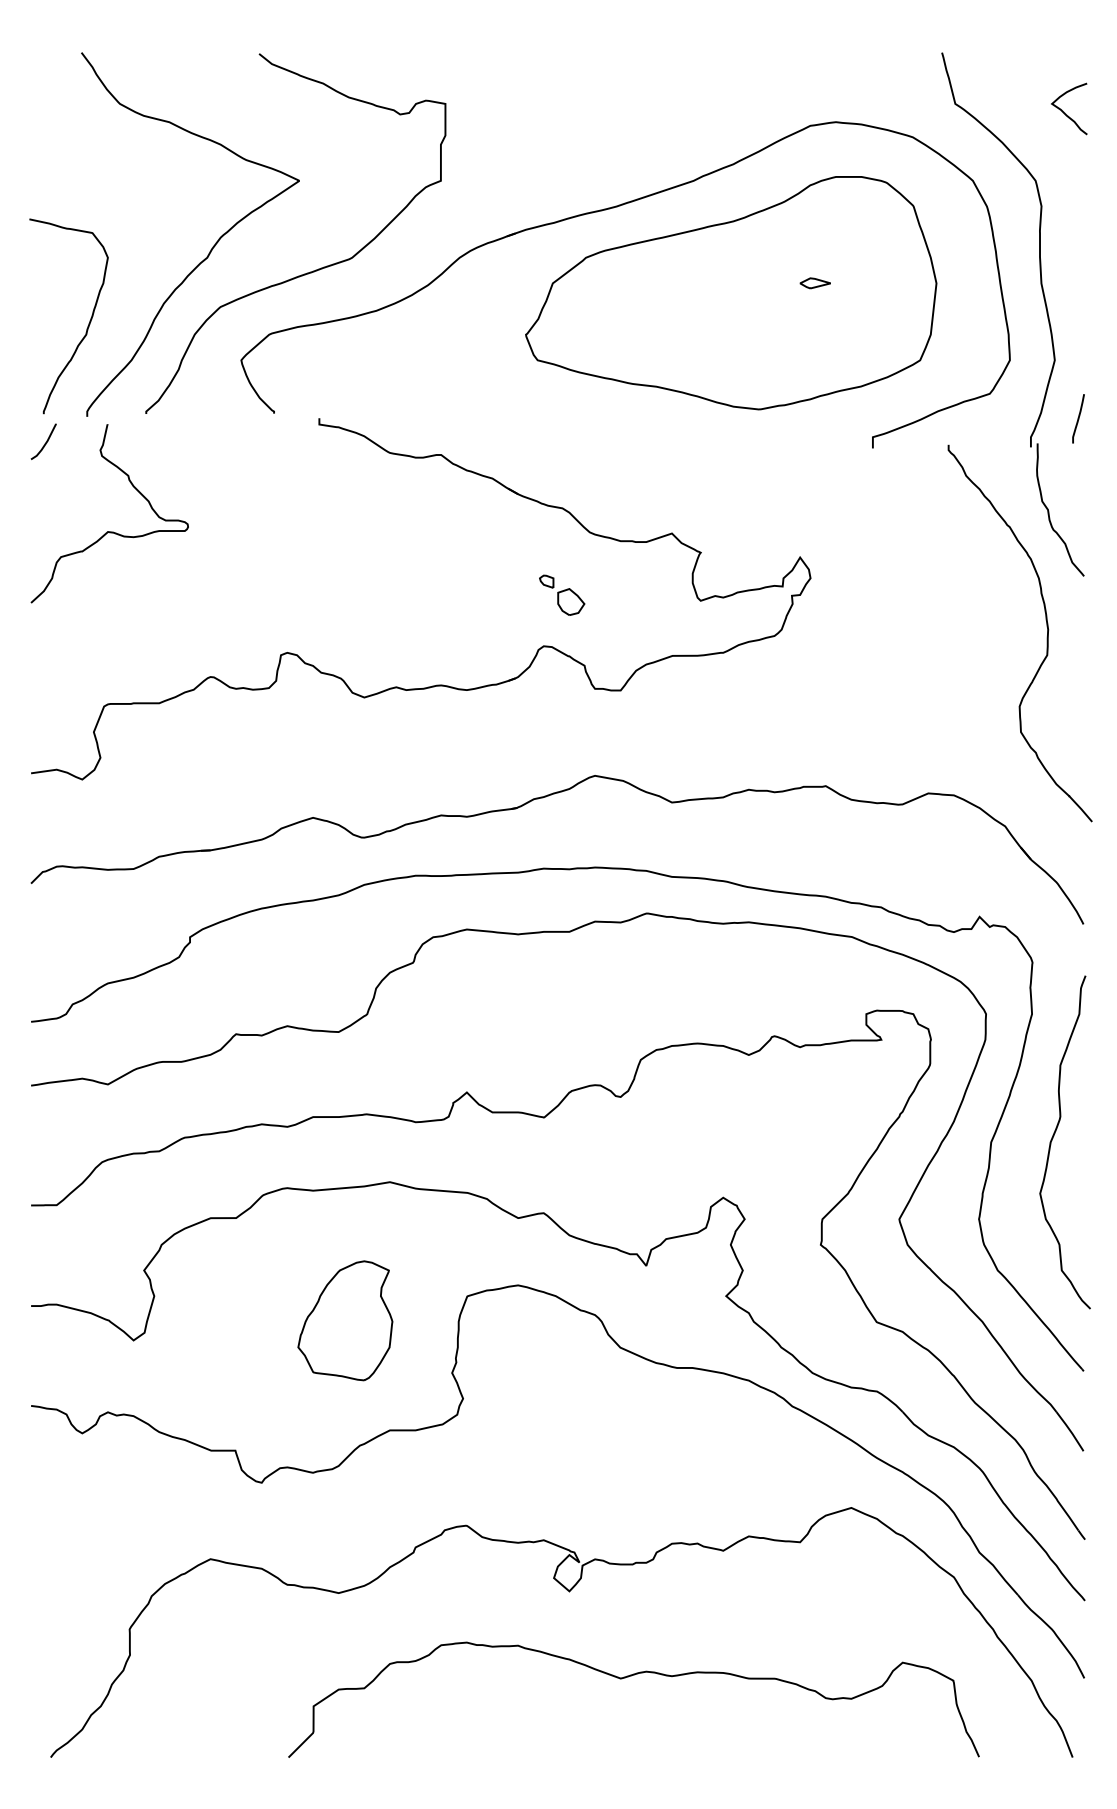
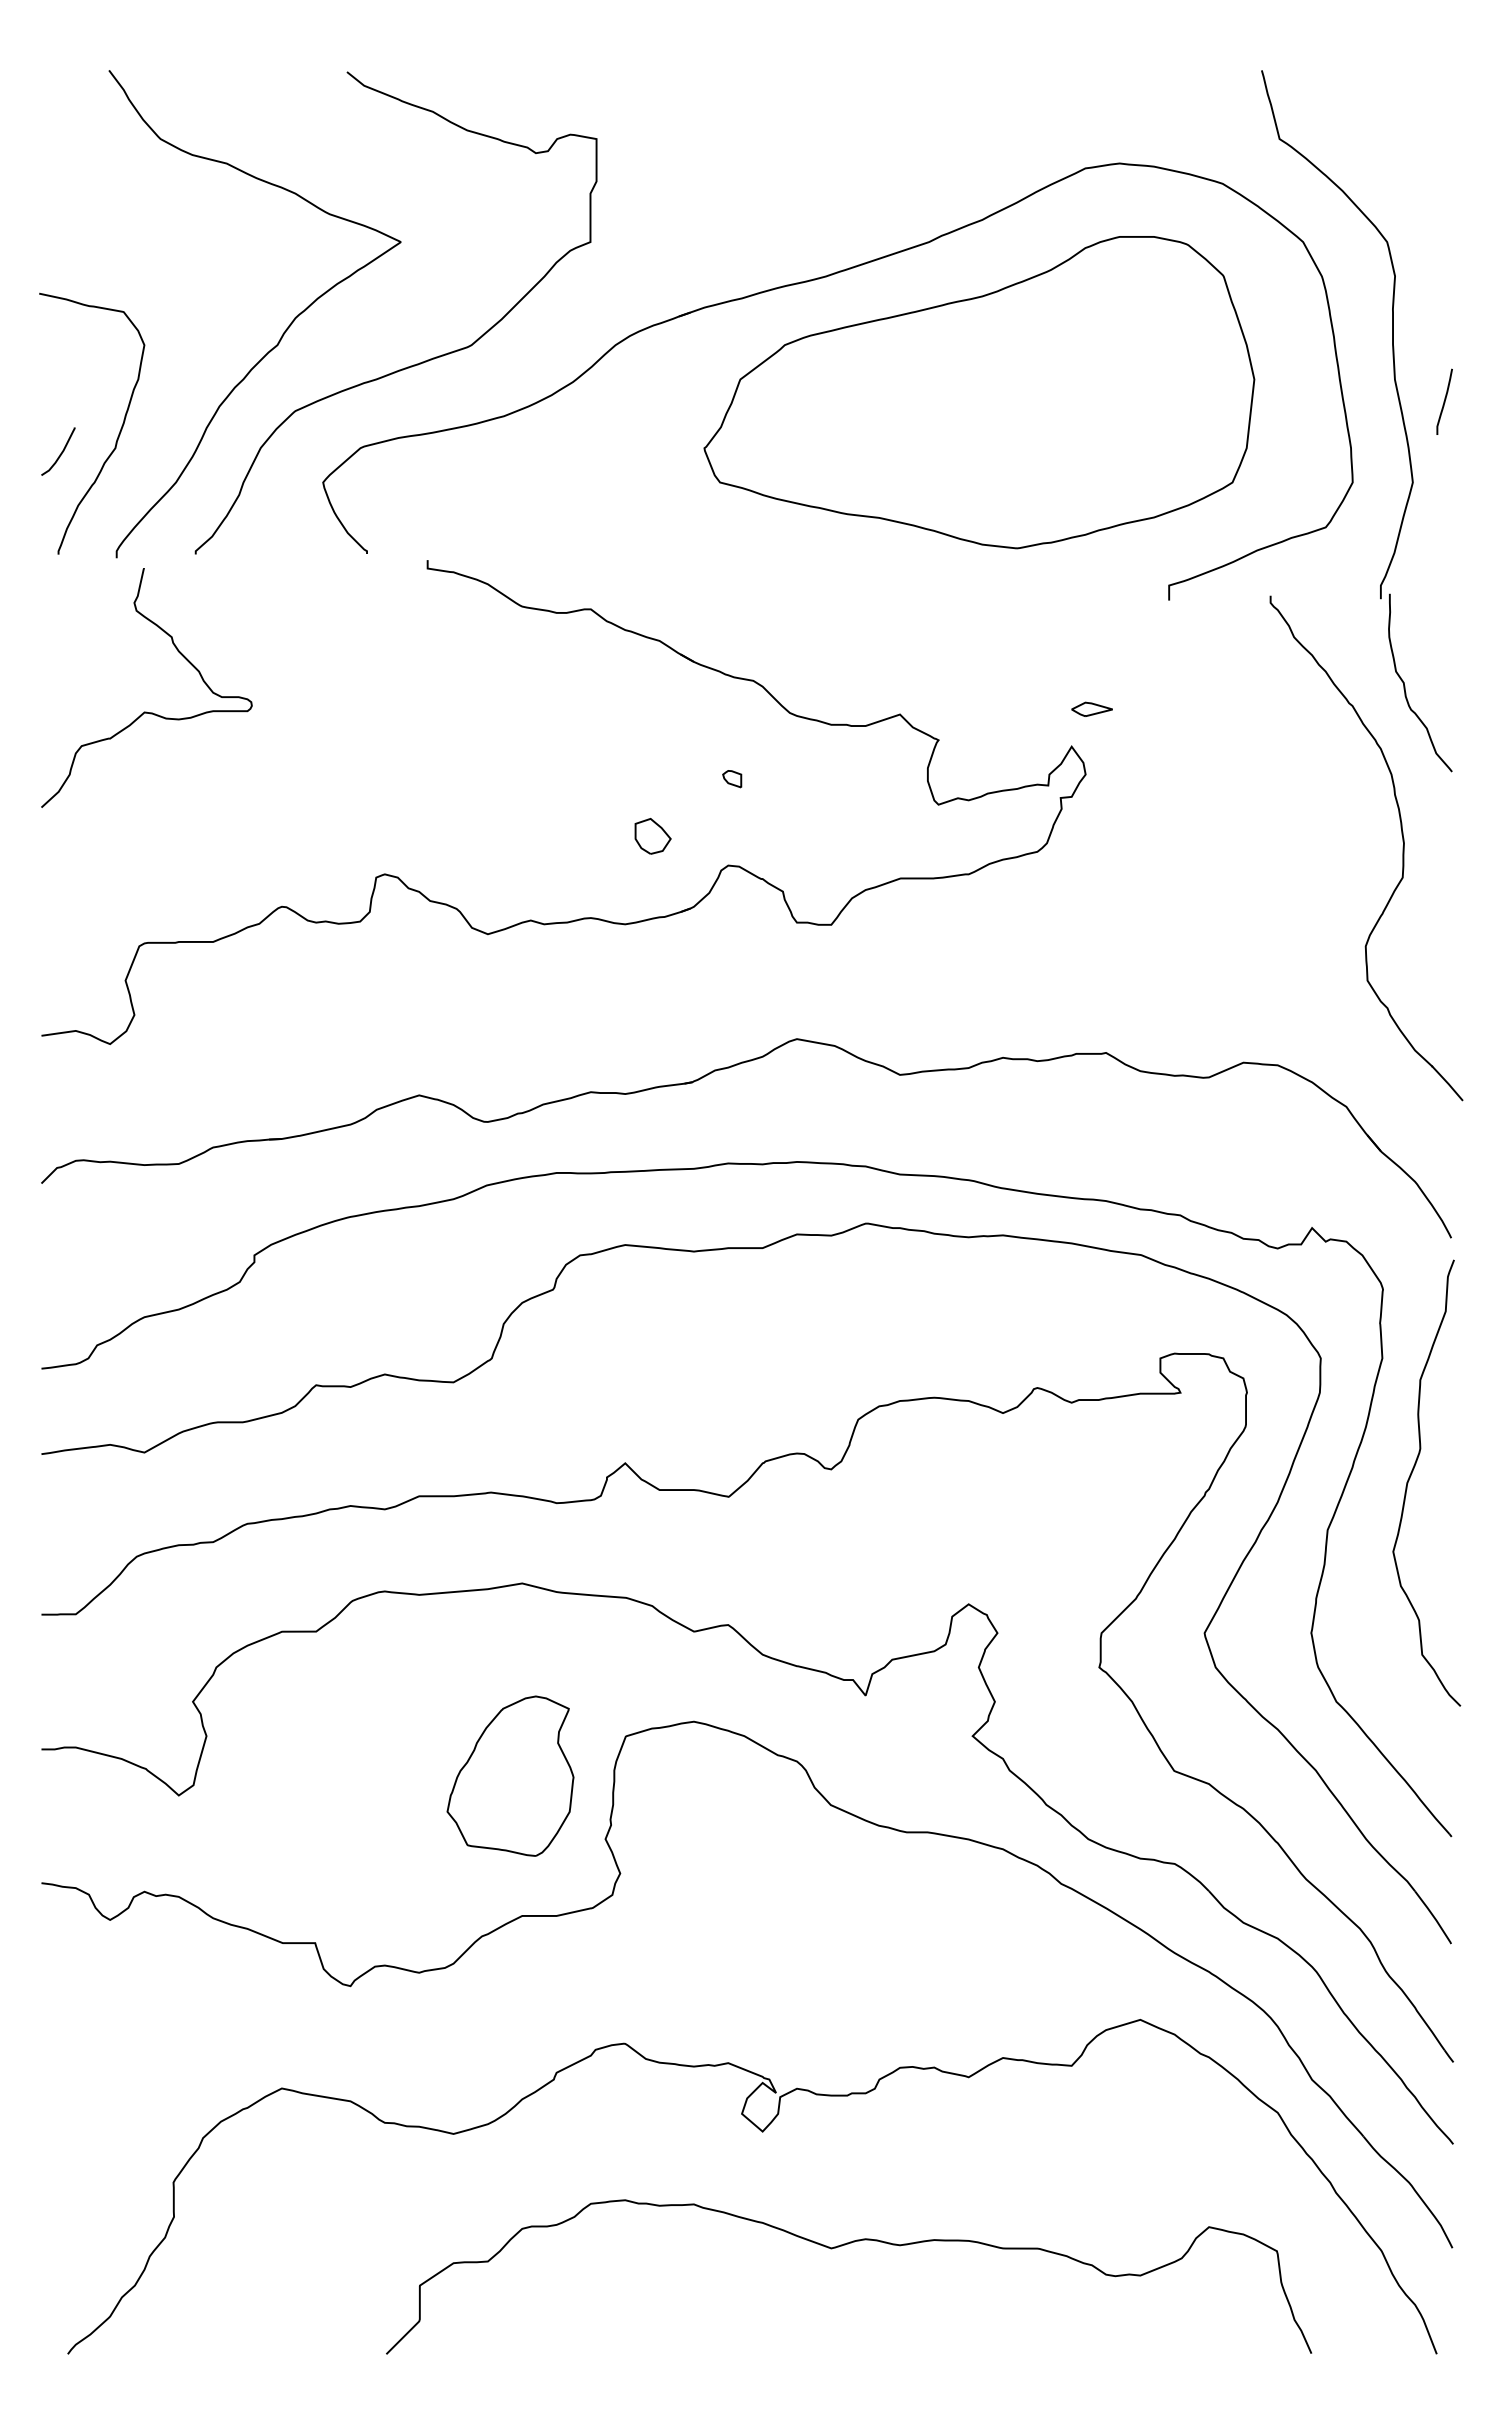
curve: (1065, 113) -> (1426, 151), removed
part: (814, 282) -> (1091, 708), moved
curve: (1078, 418) -> (1444, 401), moved
curve: (45, 443) -> (60, 453), moved
part: (570, 602) -> (652, 836), moved
curve: (1053, 1137) -> (1411, 1476), moved
part: (345, 1320) -> (510, 1775), moved

